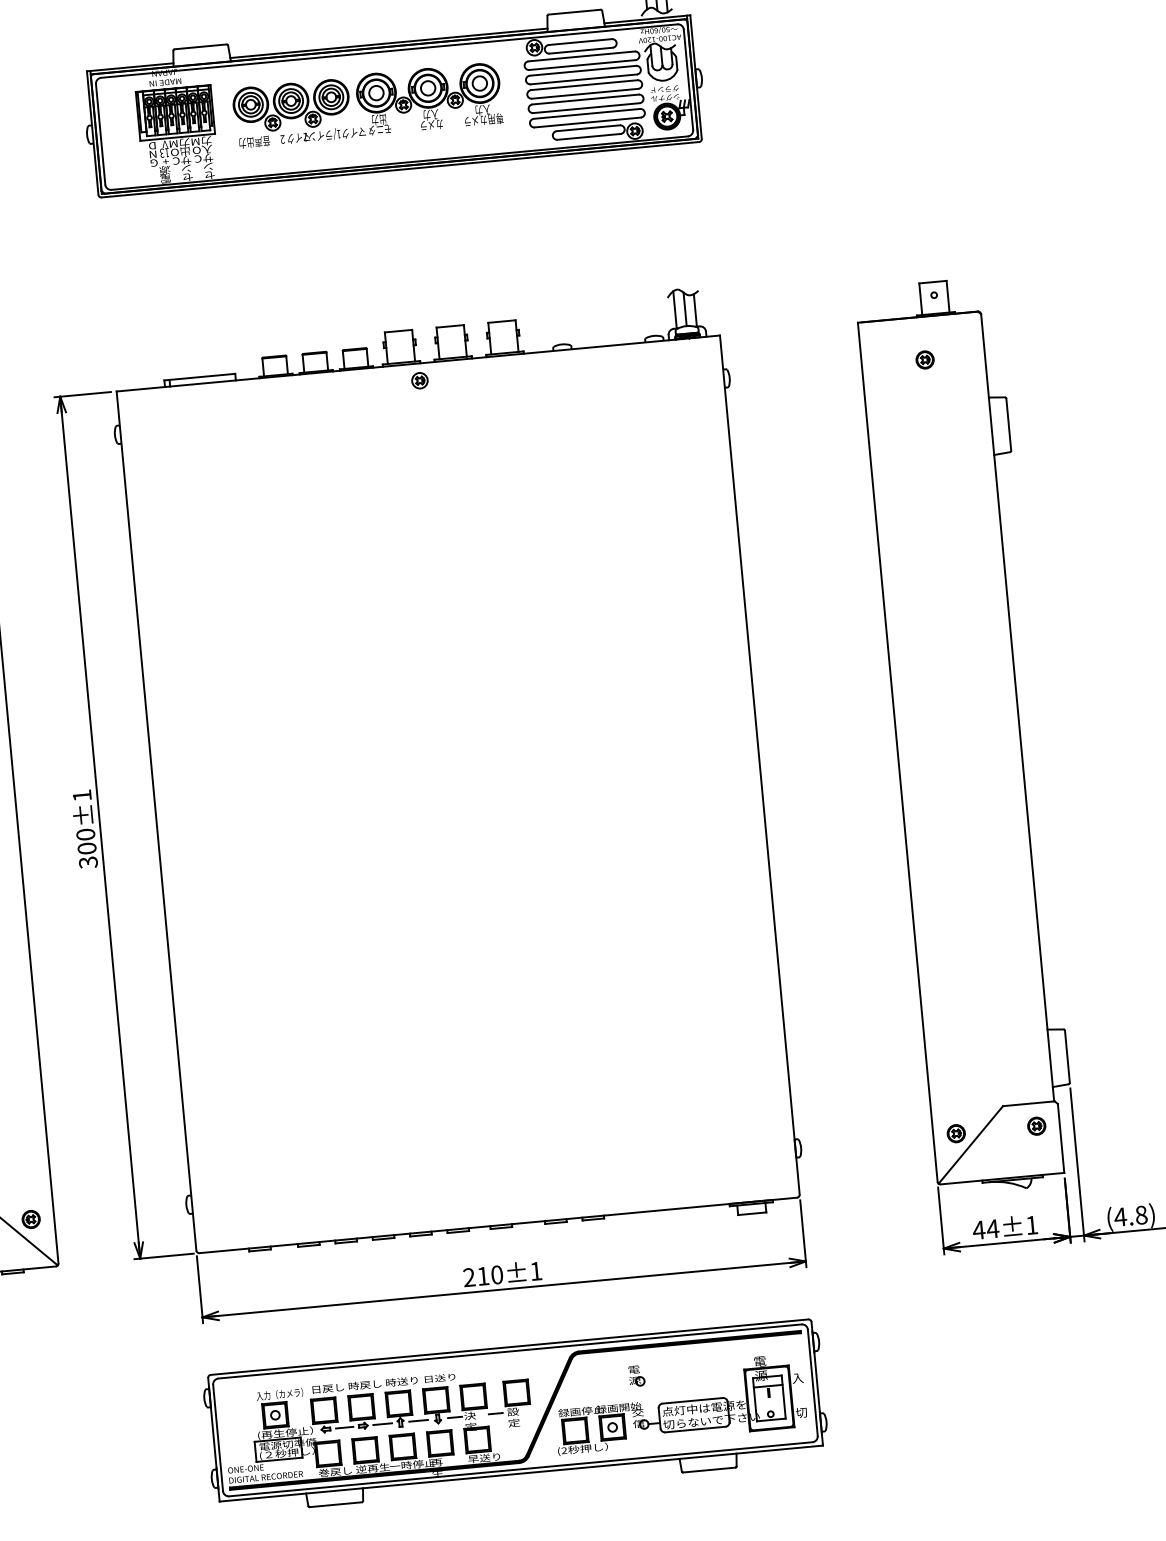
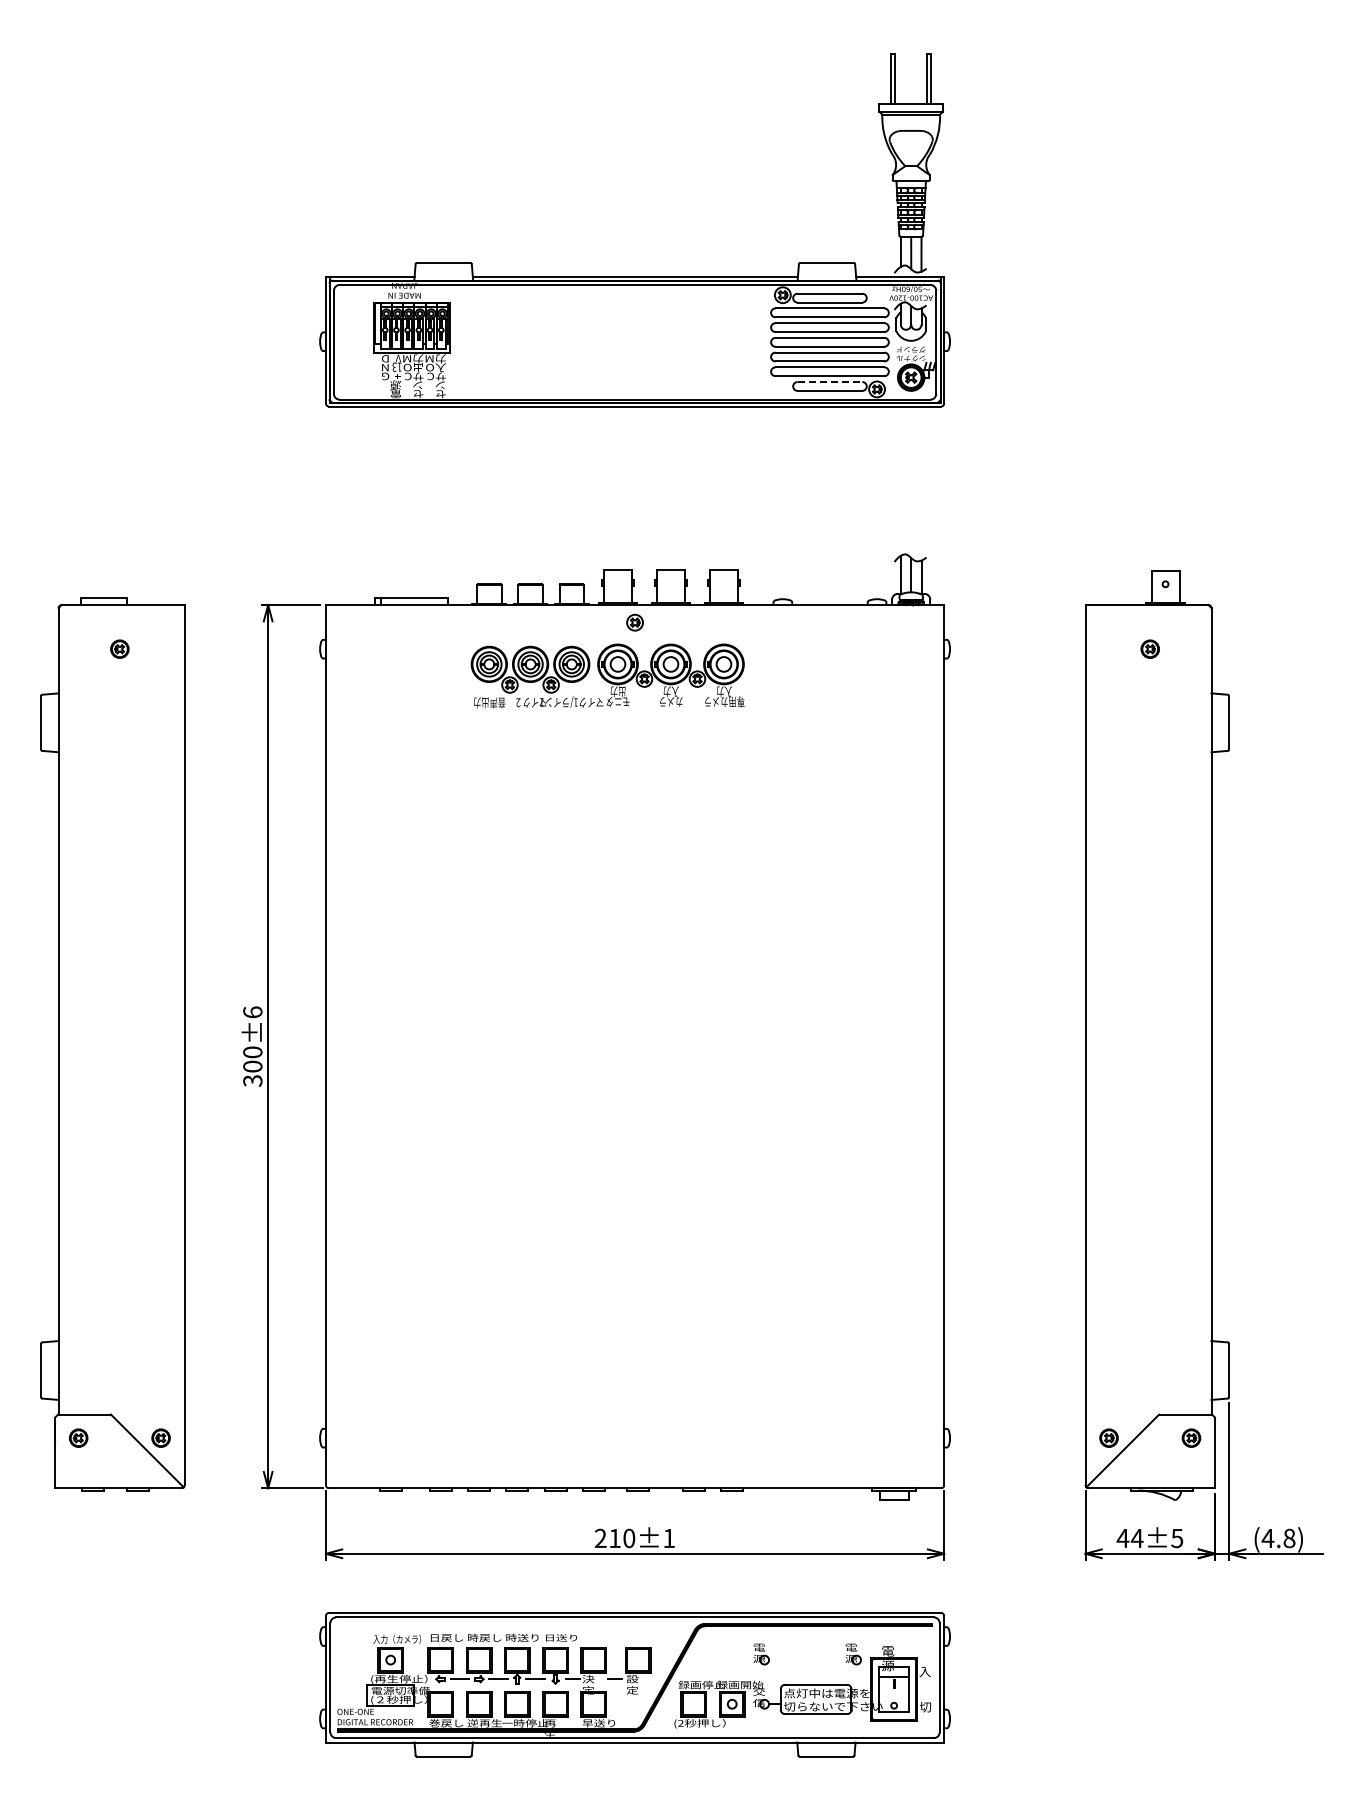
part: (367, 104) -> (607, 675), moved
line: (588, 128) -> (830, 382), solid -> dashed
text: (81, 794) -> (252, 1011), 300±1 -> 300±6
text: (1032, 1225) -> (1177, 1538), 44±1 -> 44±5
part: (726, 1367) -> (853, 1654), added

